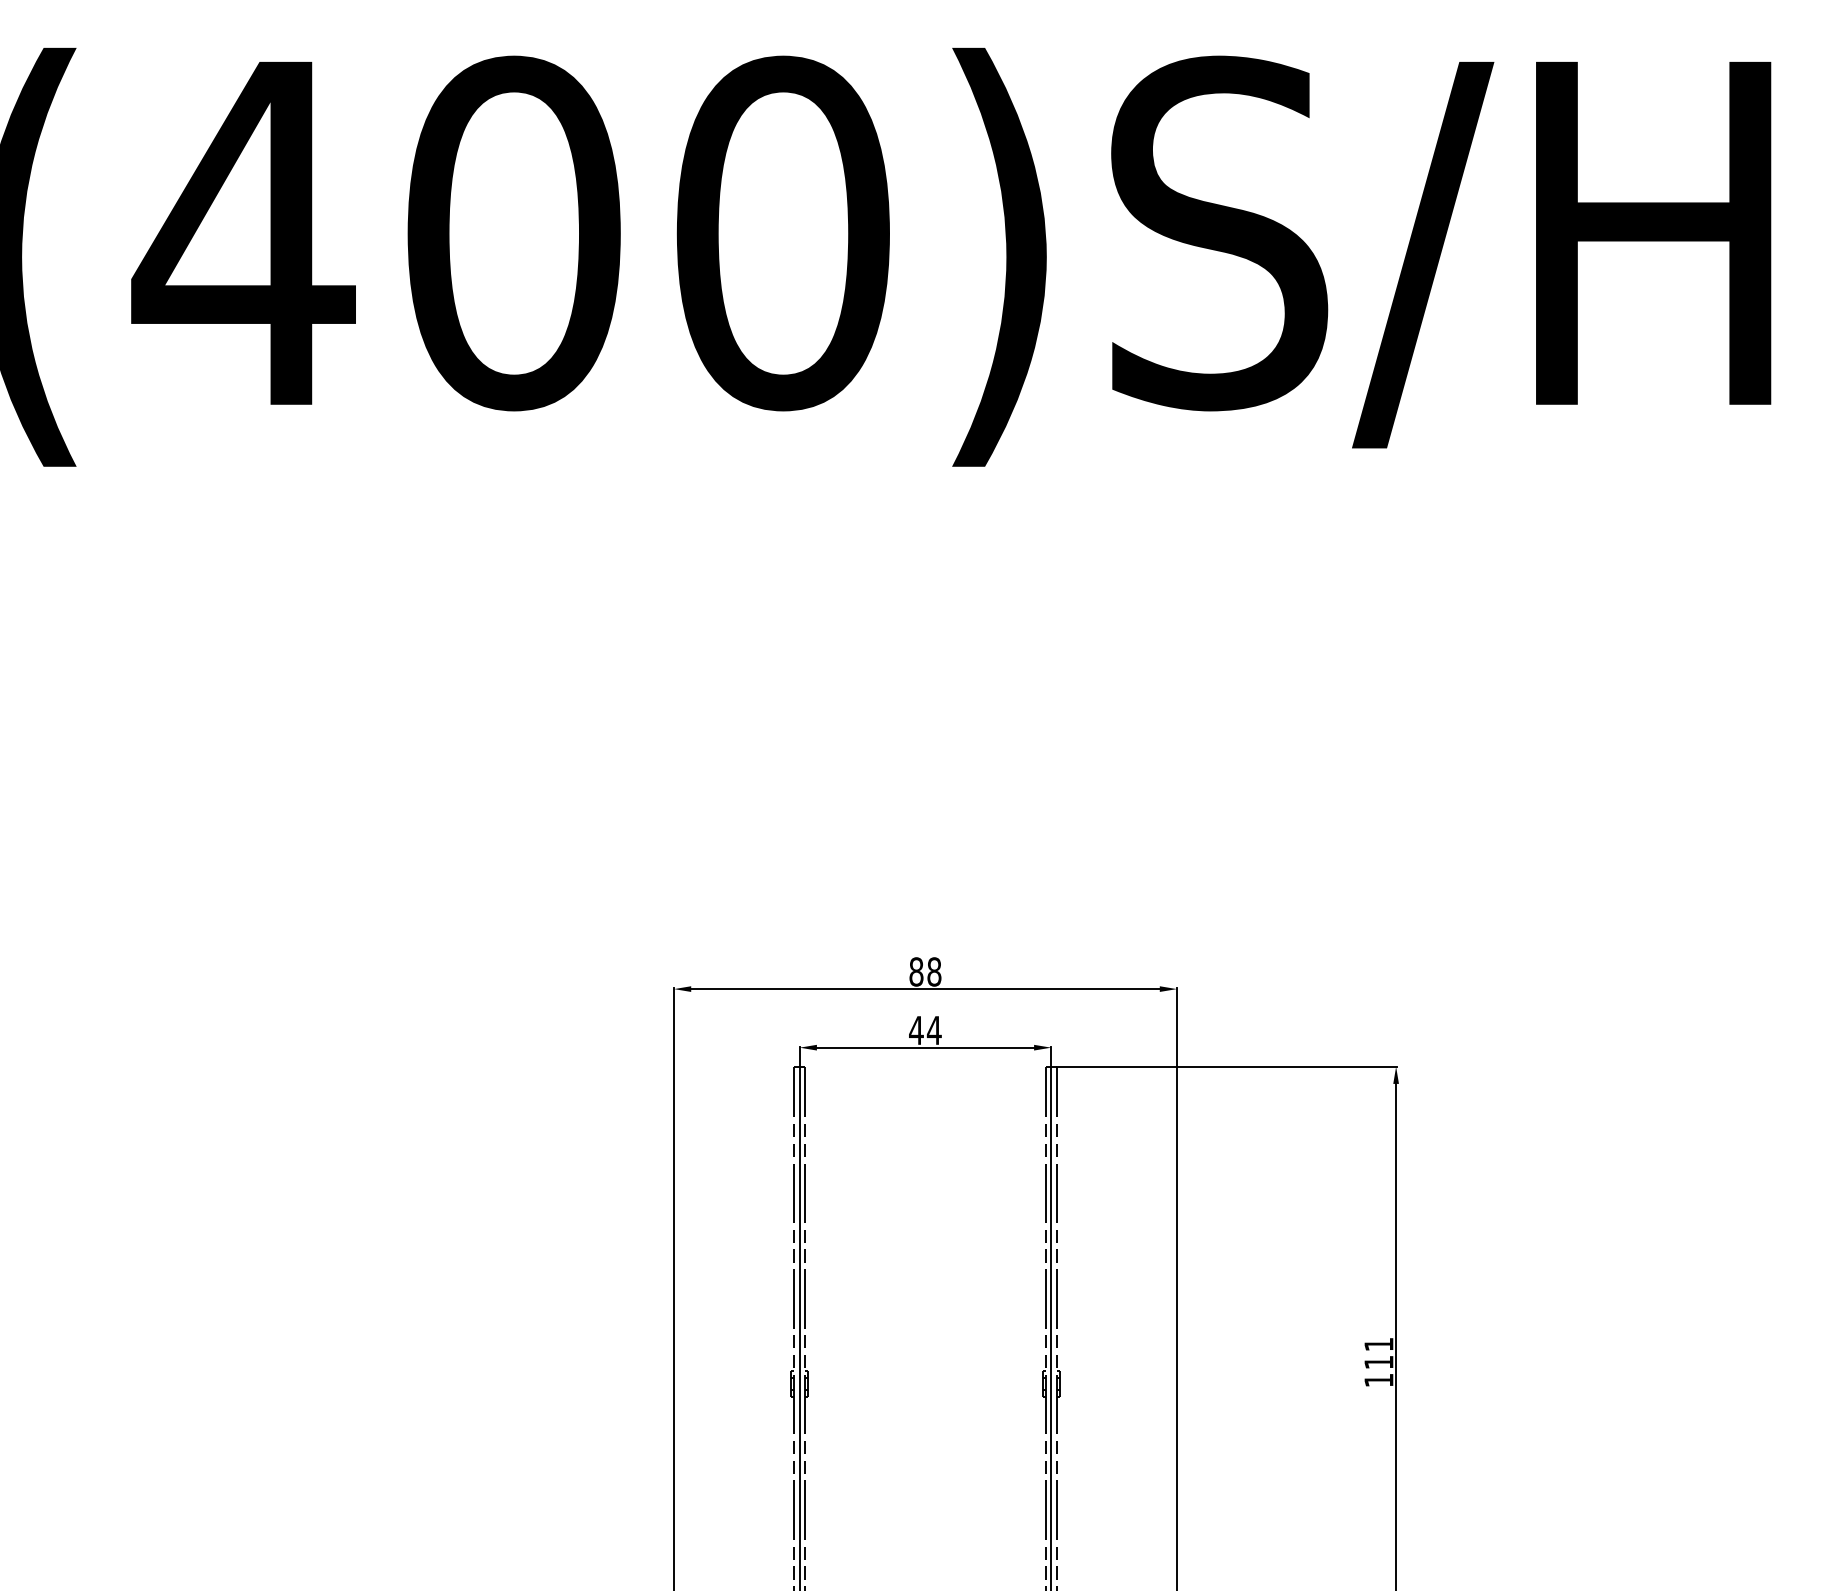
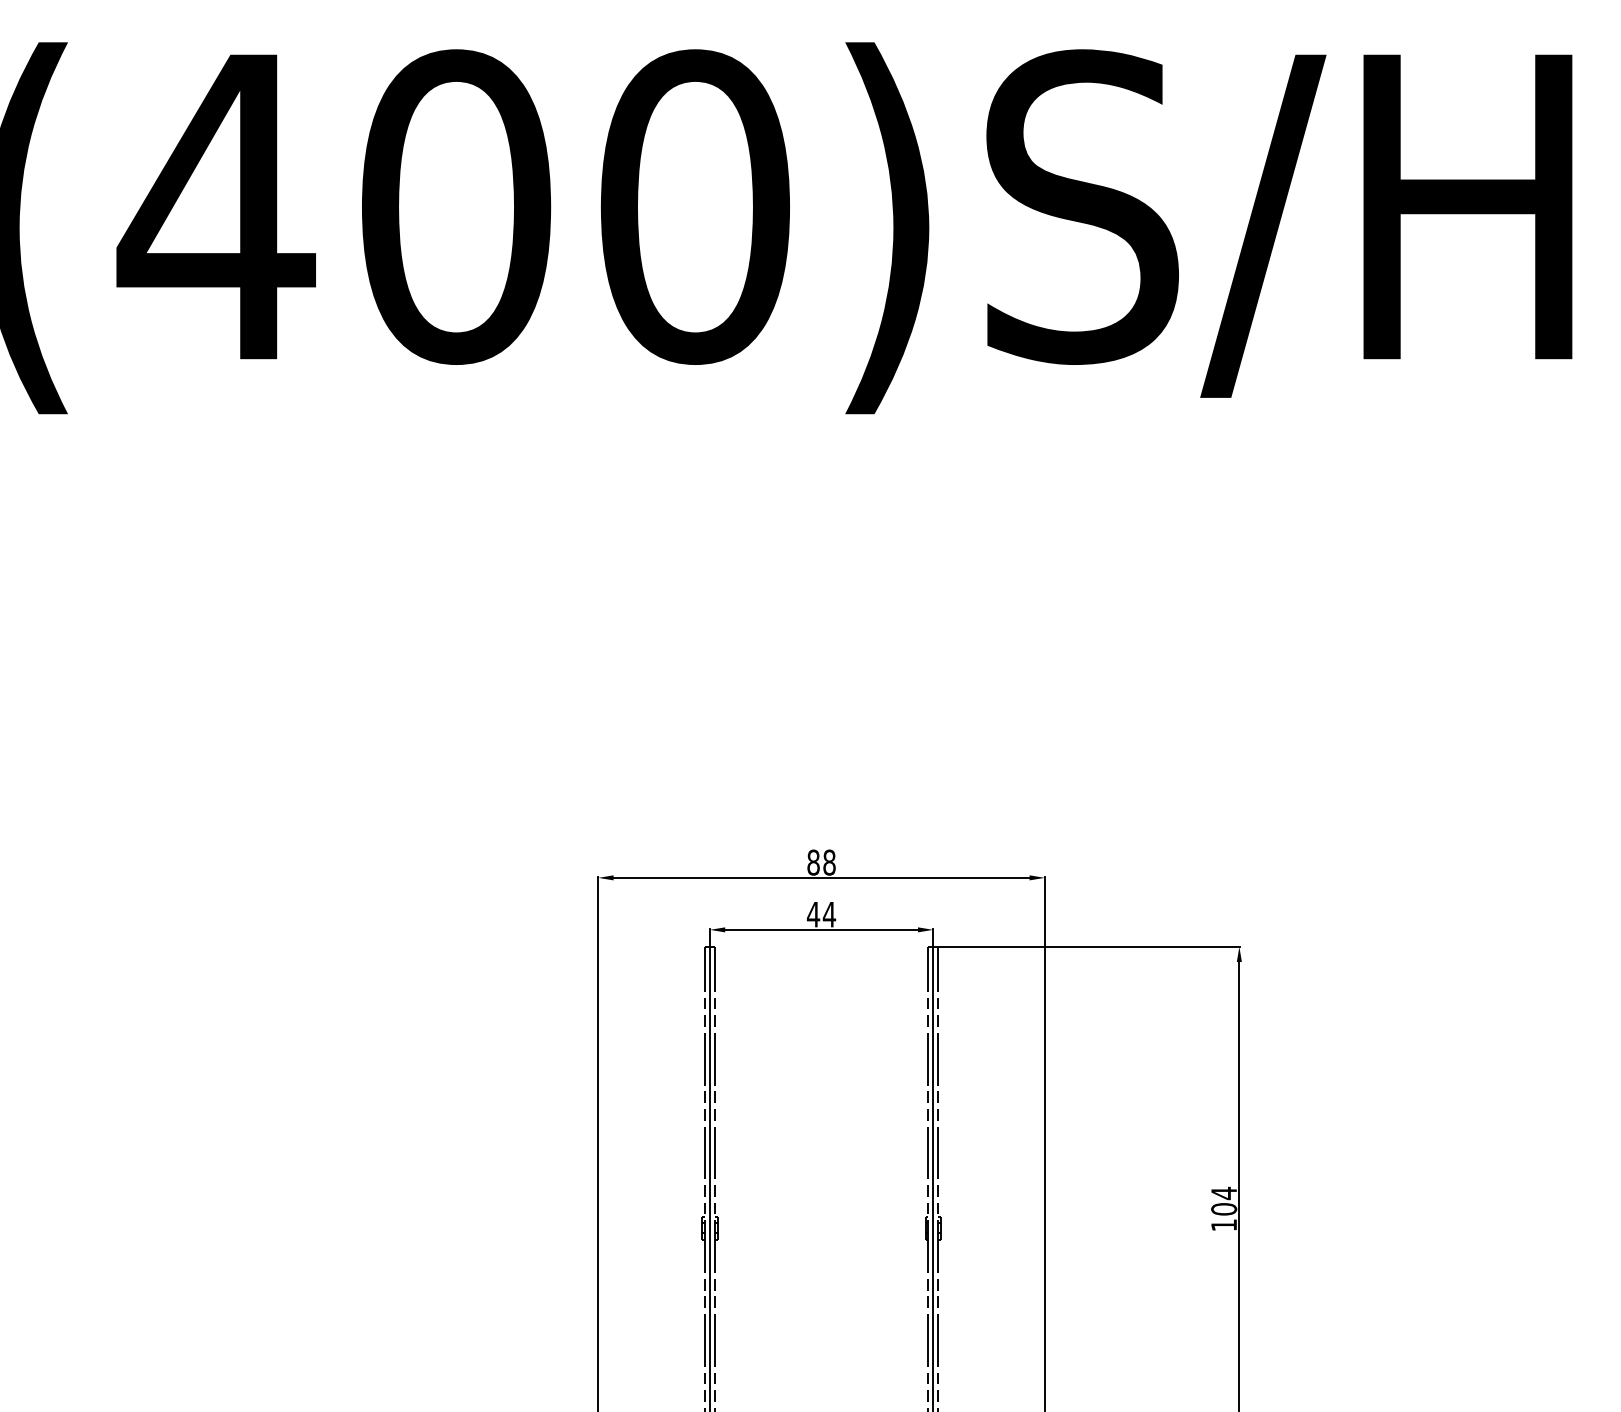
text: (1378, 1353) -> (1223, 1201), 111 -> 104

